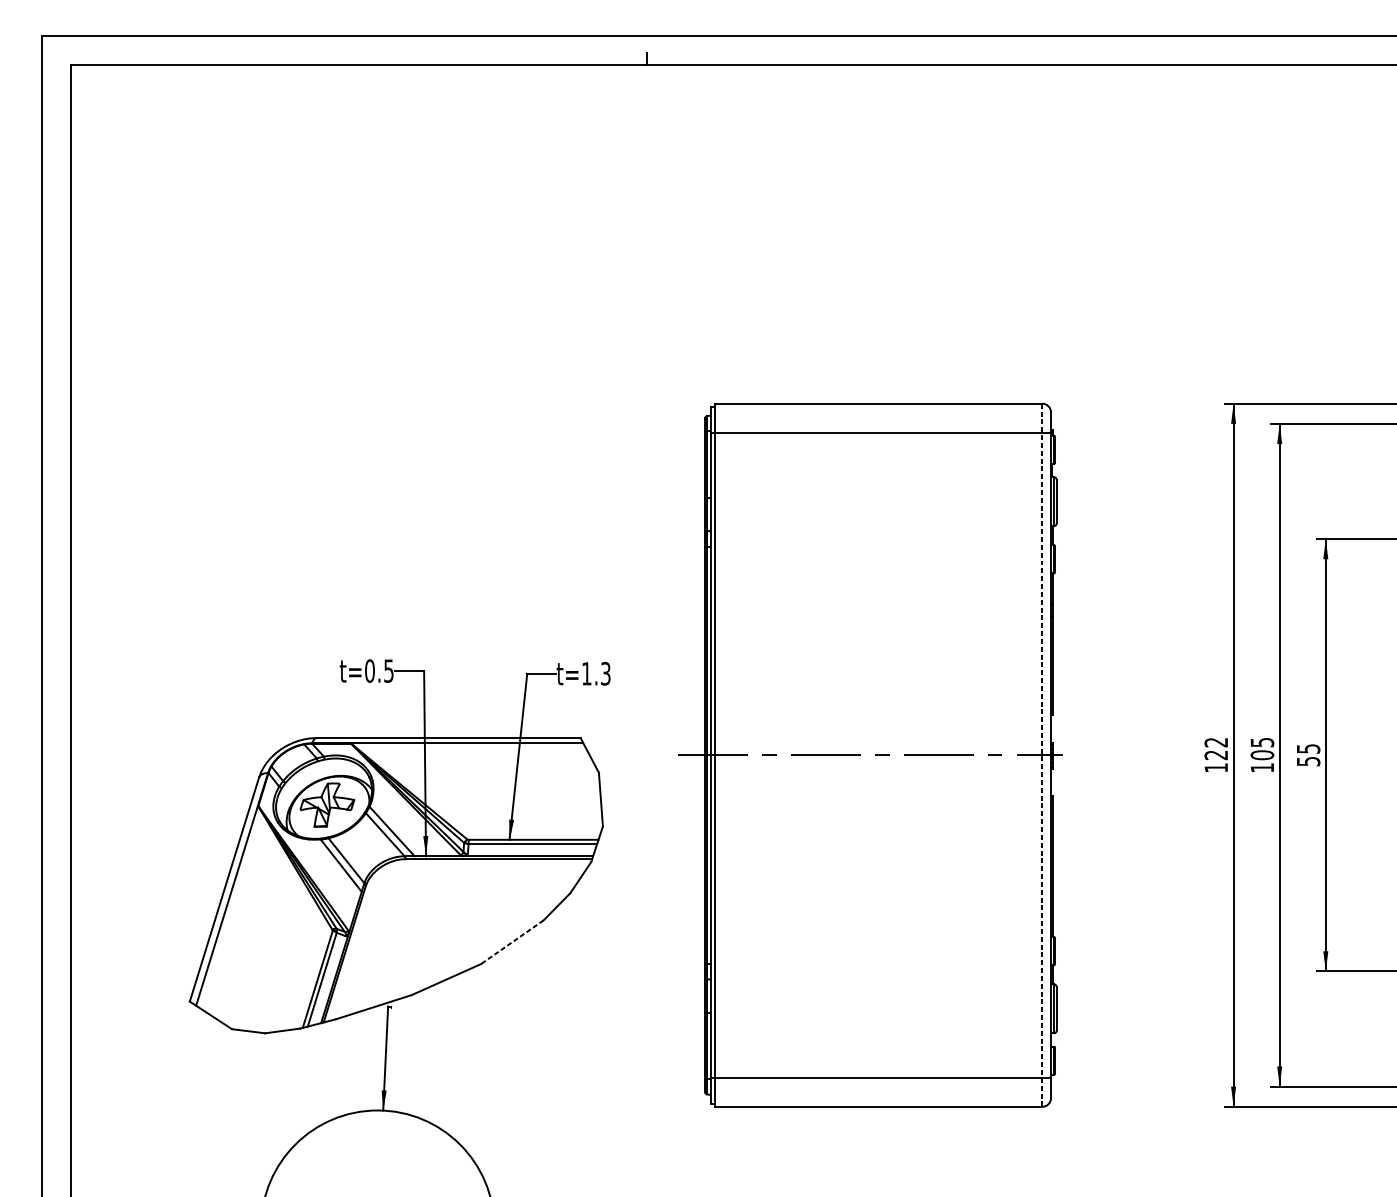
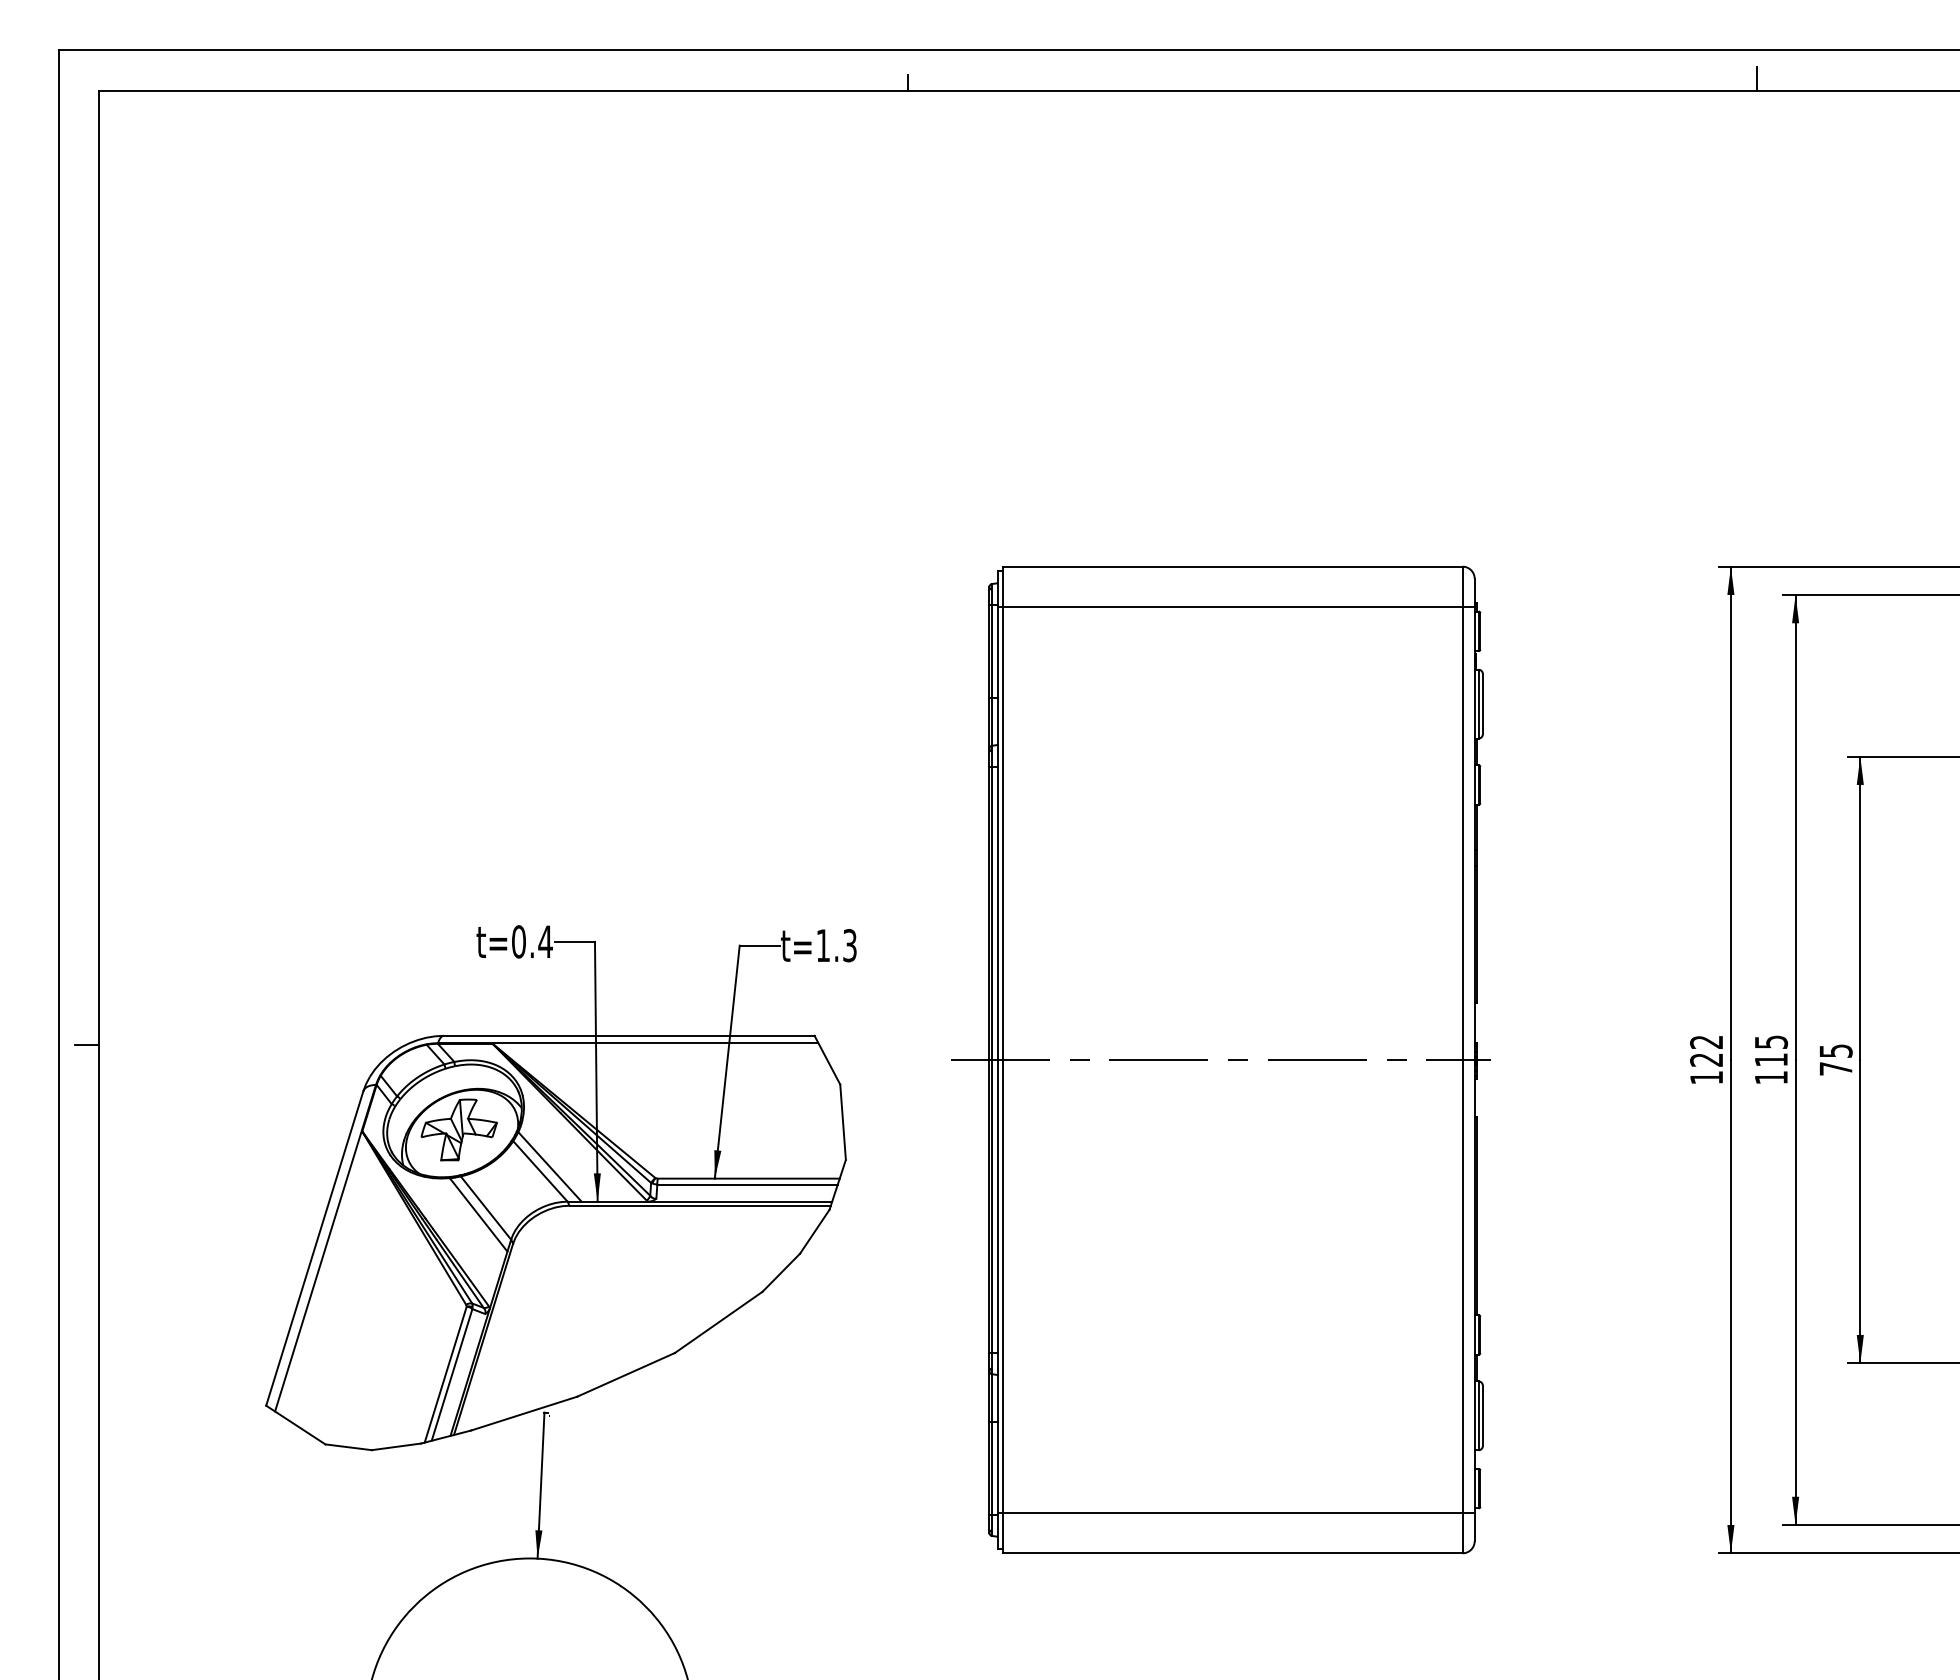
line: (1252, 55) -> (1757, 78), added
text: (388, 670) -> (545, 941), t=0.5 -> t=0.4
line: (61, 744) -> (86, 1045), added
text: (1262, 754) -> (1771, 1059), 105 -> 115
line: (1042, 755) -> (1462, 1060), dashed -> solid
text: (1308, 761) -> (1835, 1068), 55 -> 75
line: (512, 942) -> (718, 1322), dashed -> solid

